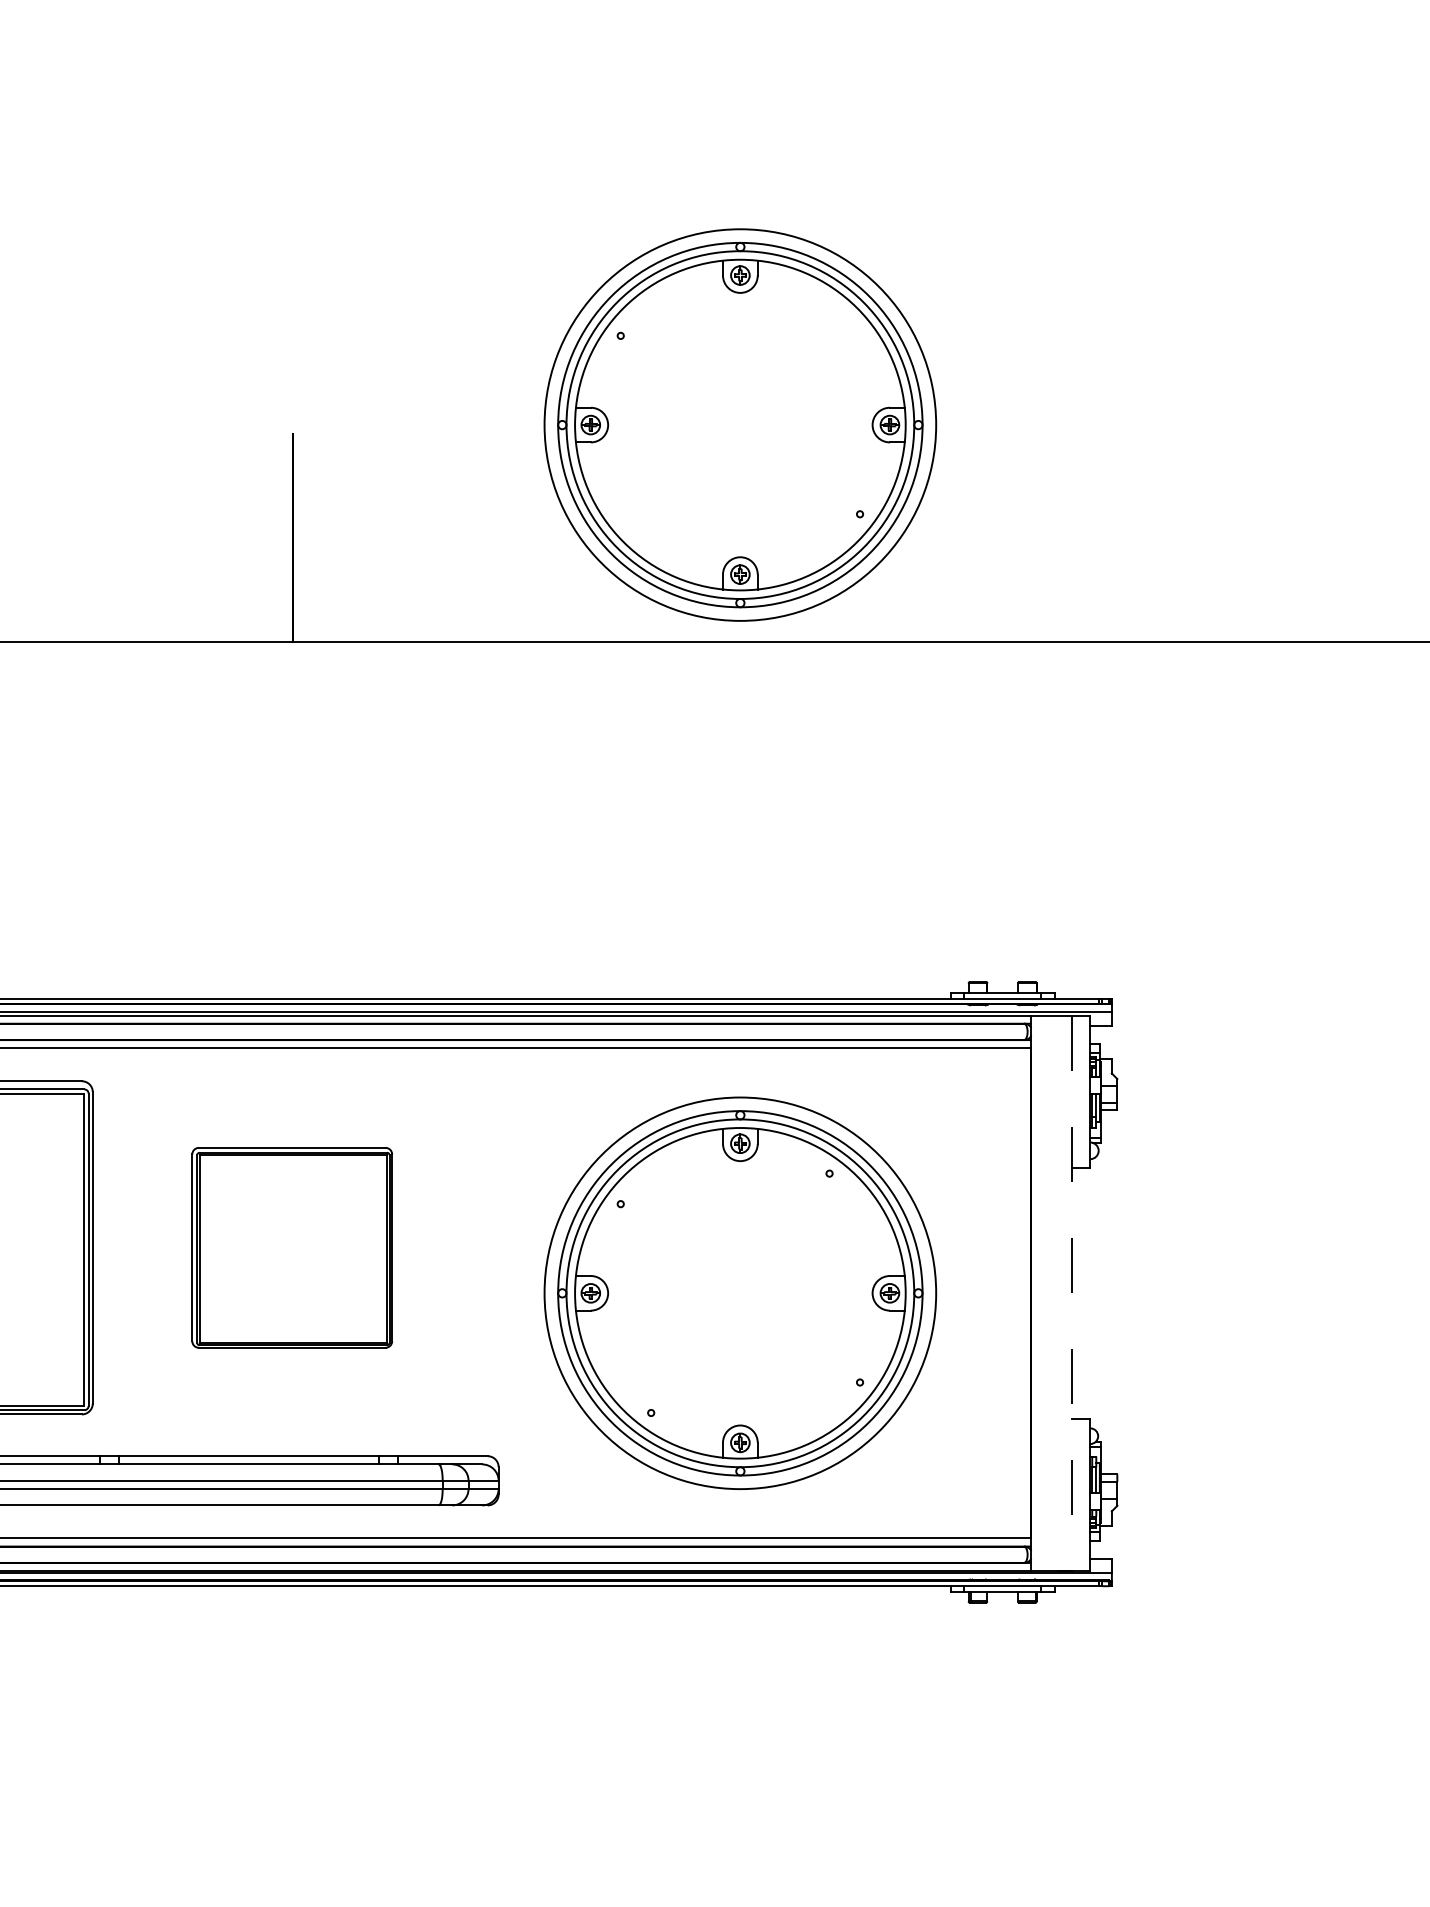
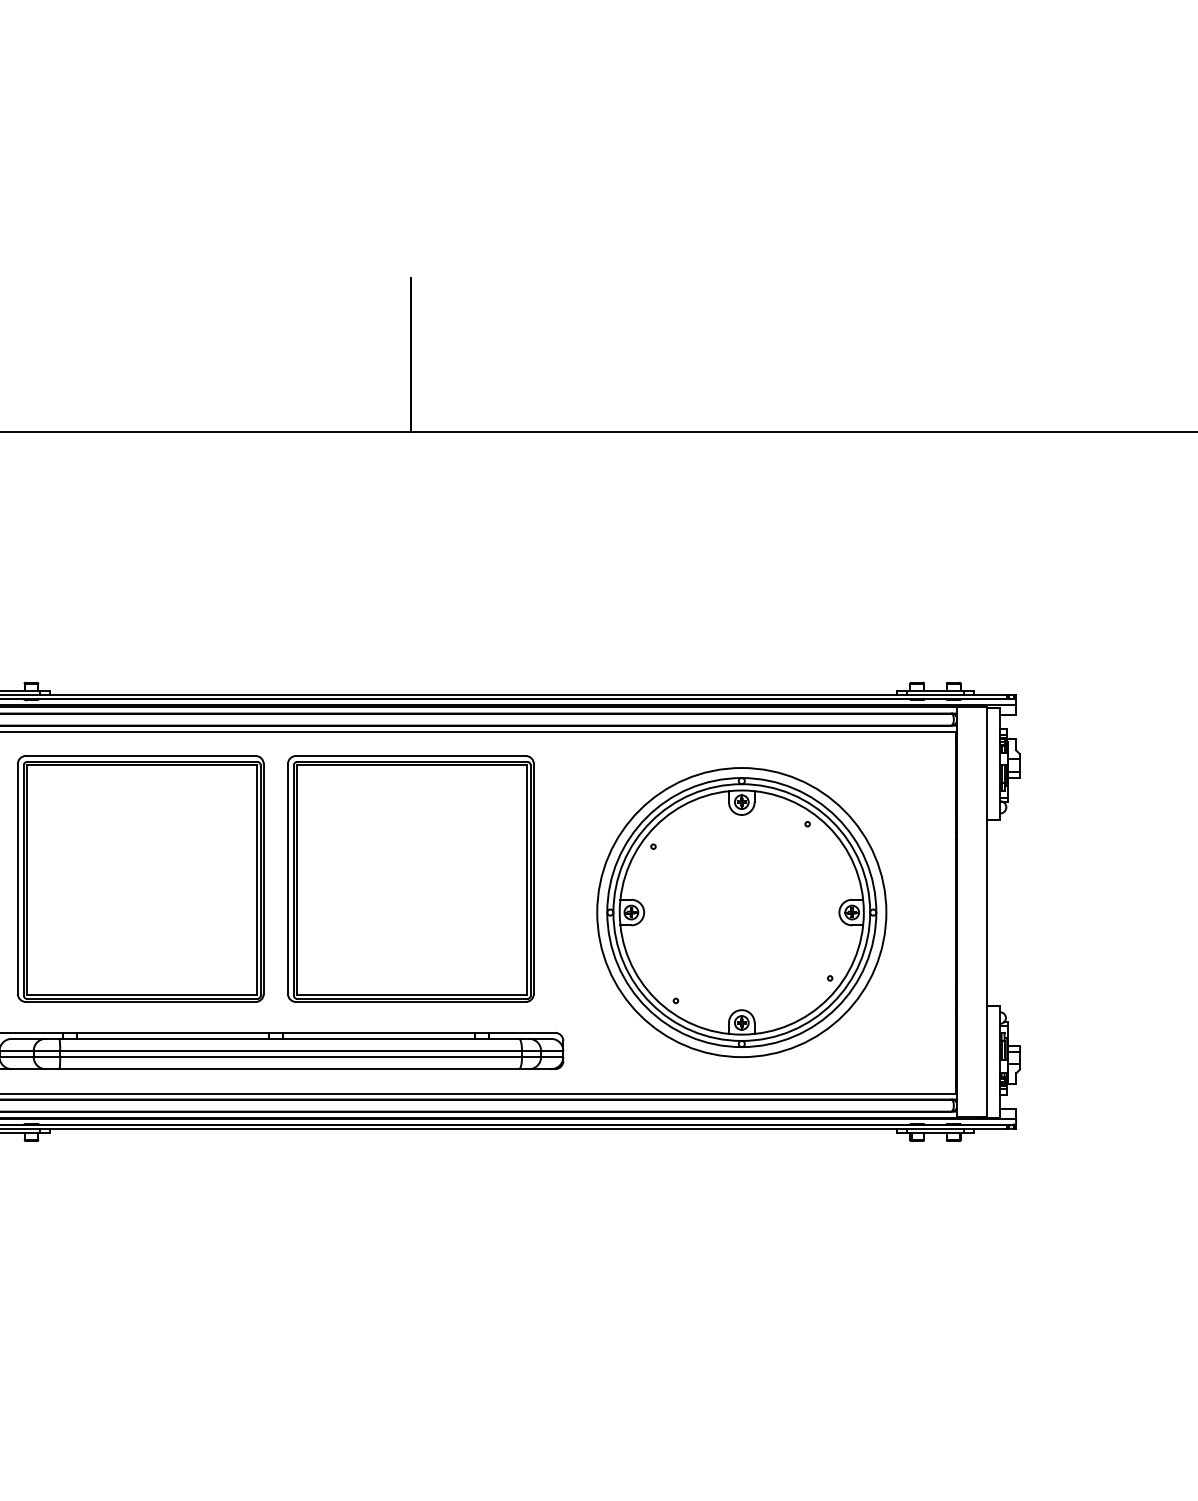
part: (739, 424) -> (741, 271), removed
part: (291, 1247) -> (410, 878), size x1.67
line: (1071, 1293) -> (986, 912), dashed -> solid

